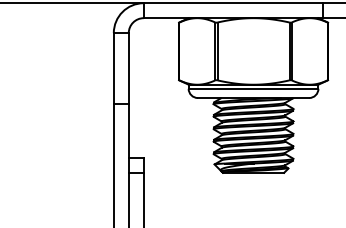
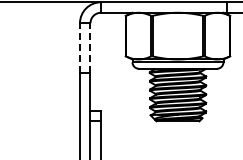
line: (113, 69) -> (79, 48), solid -> dashed
line: (128, 69) -> (90, 48), solid -> dashed

